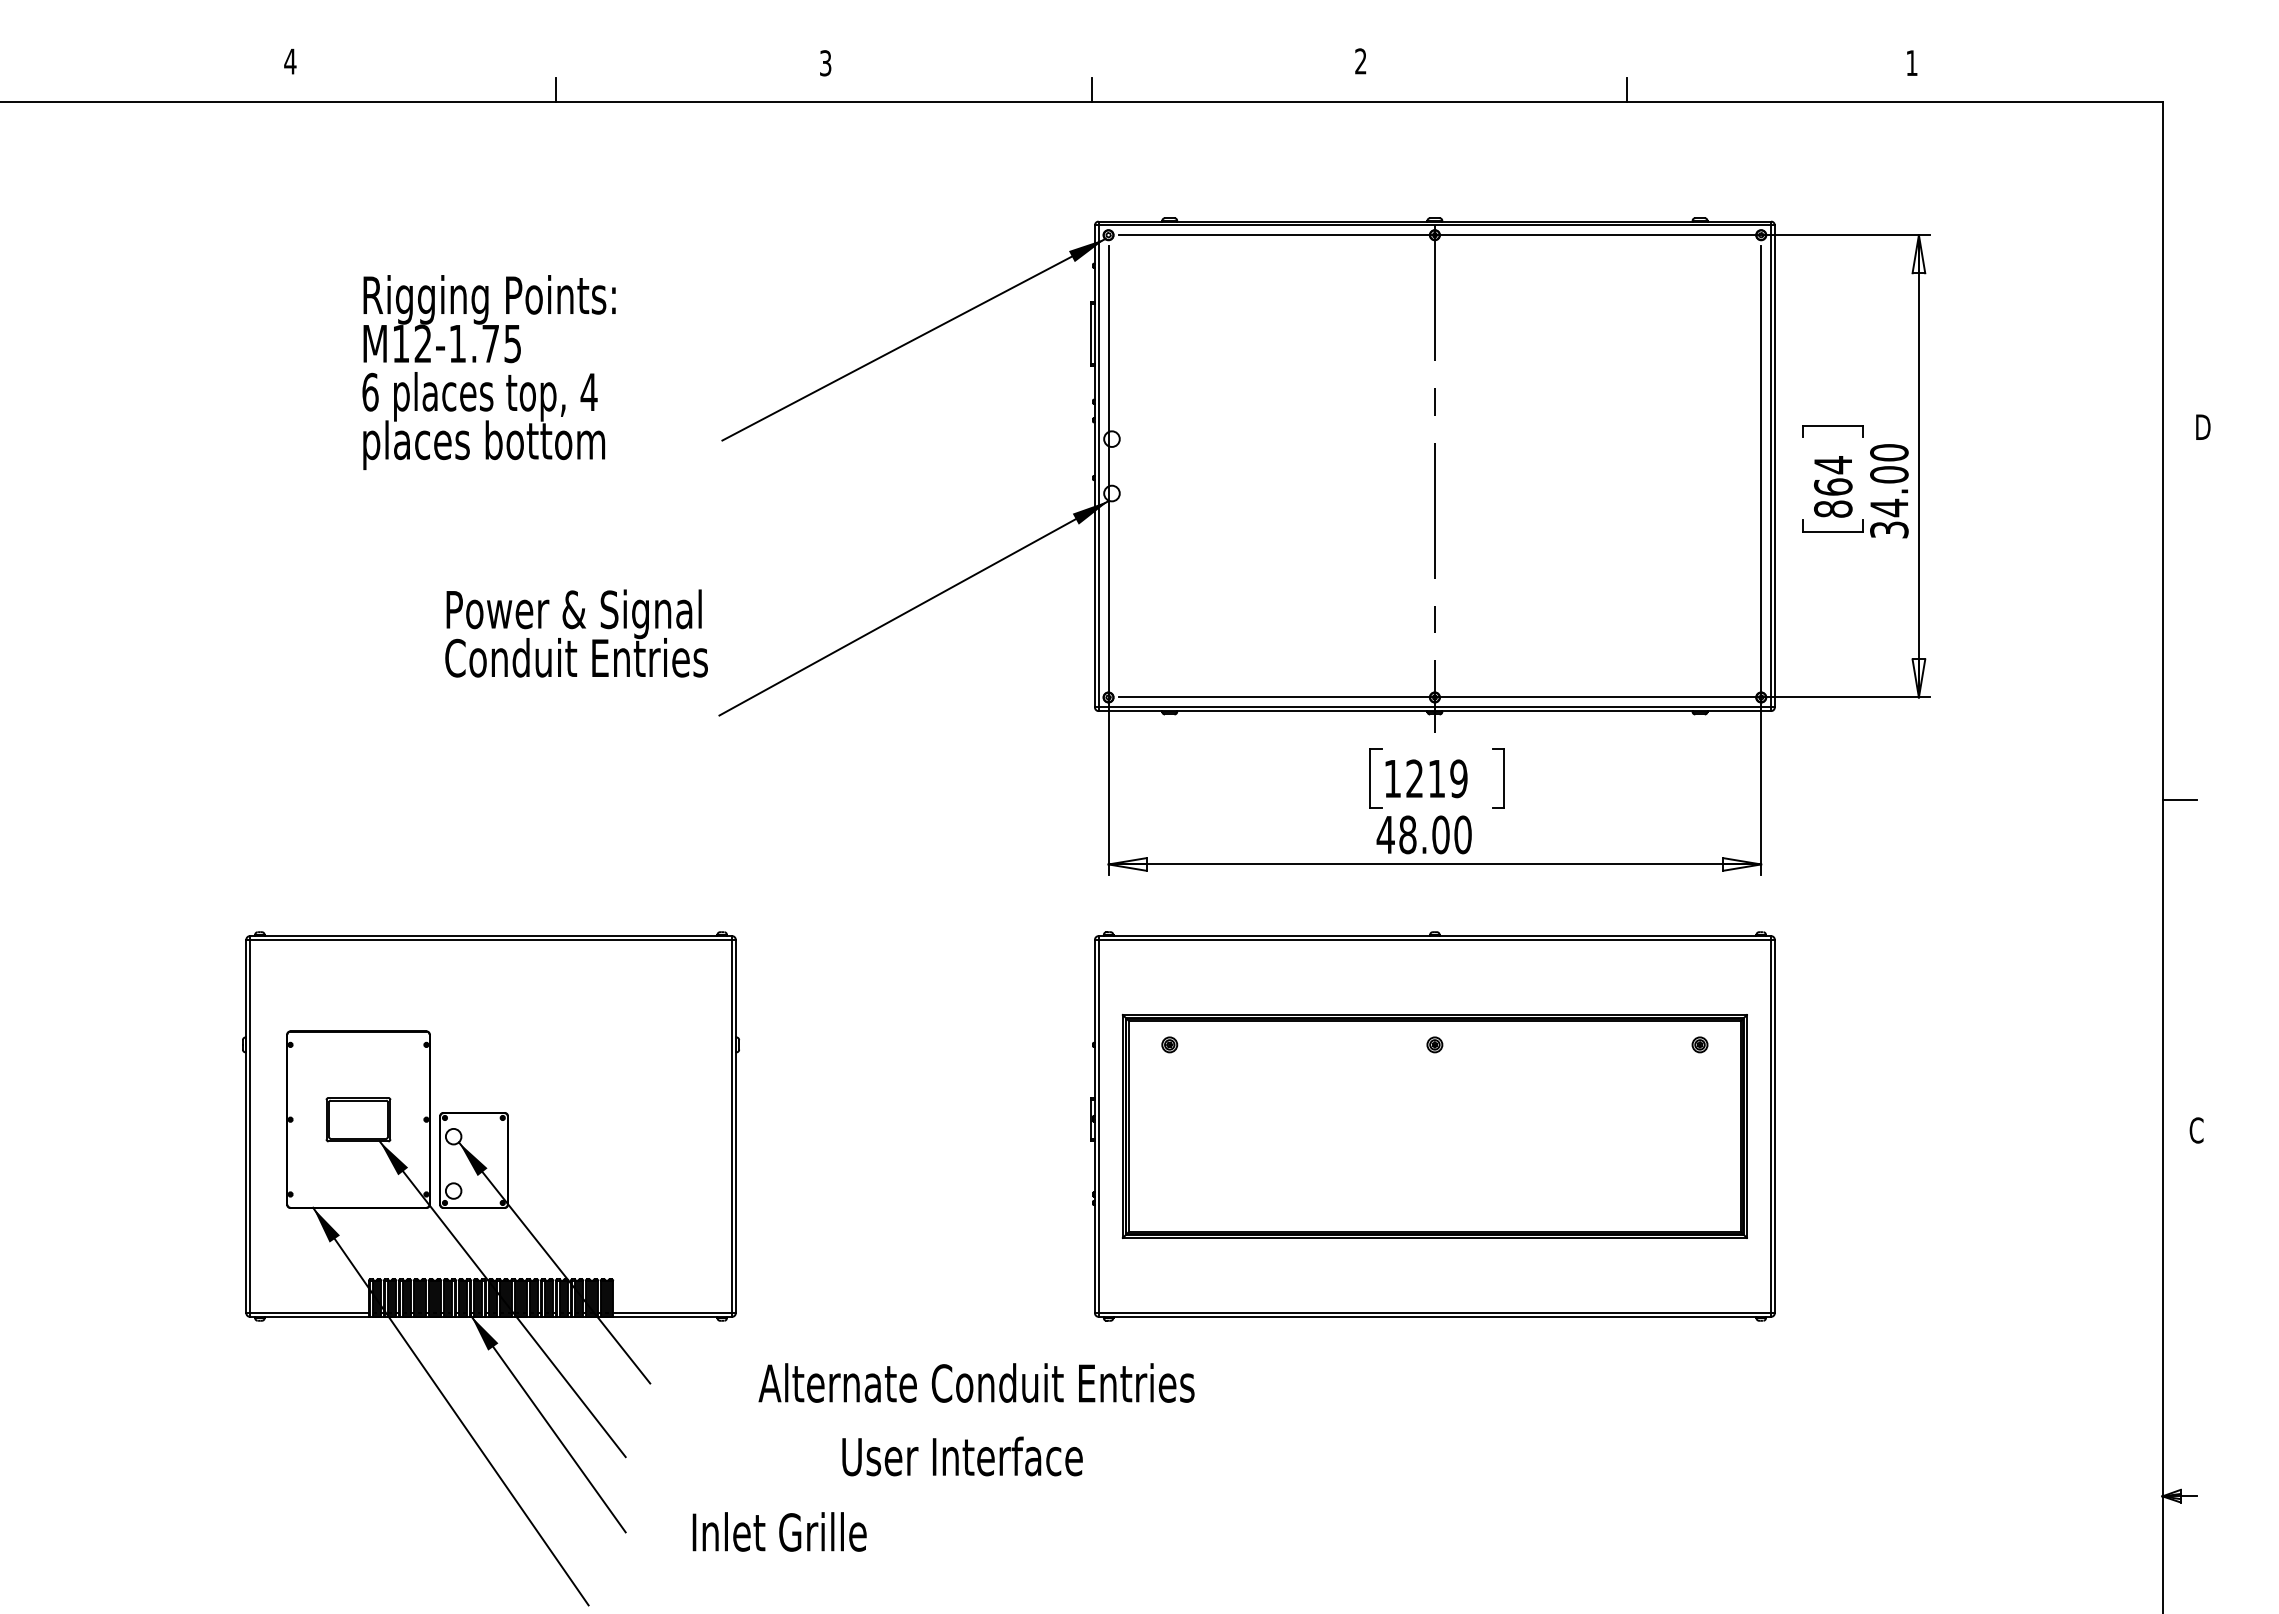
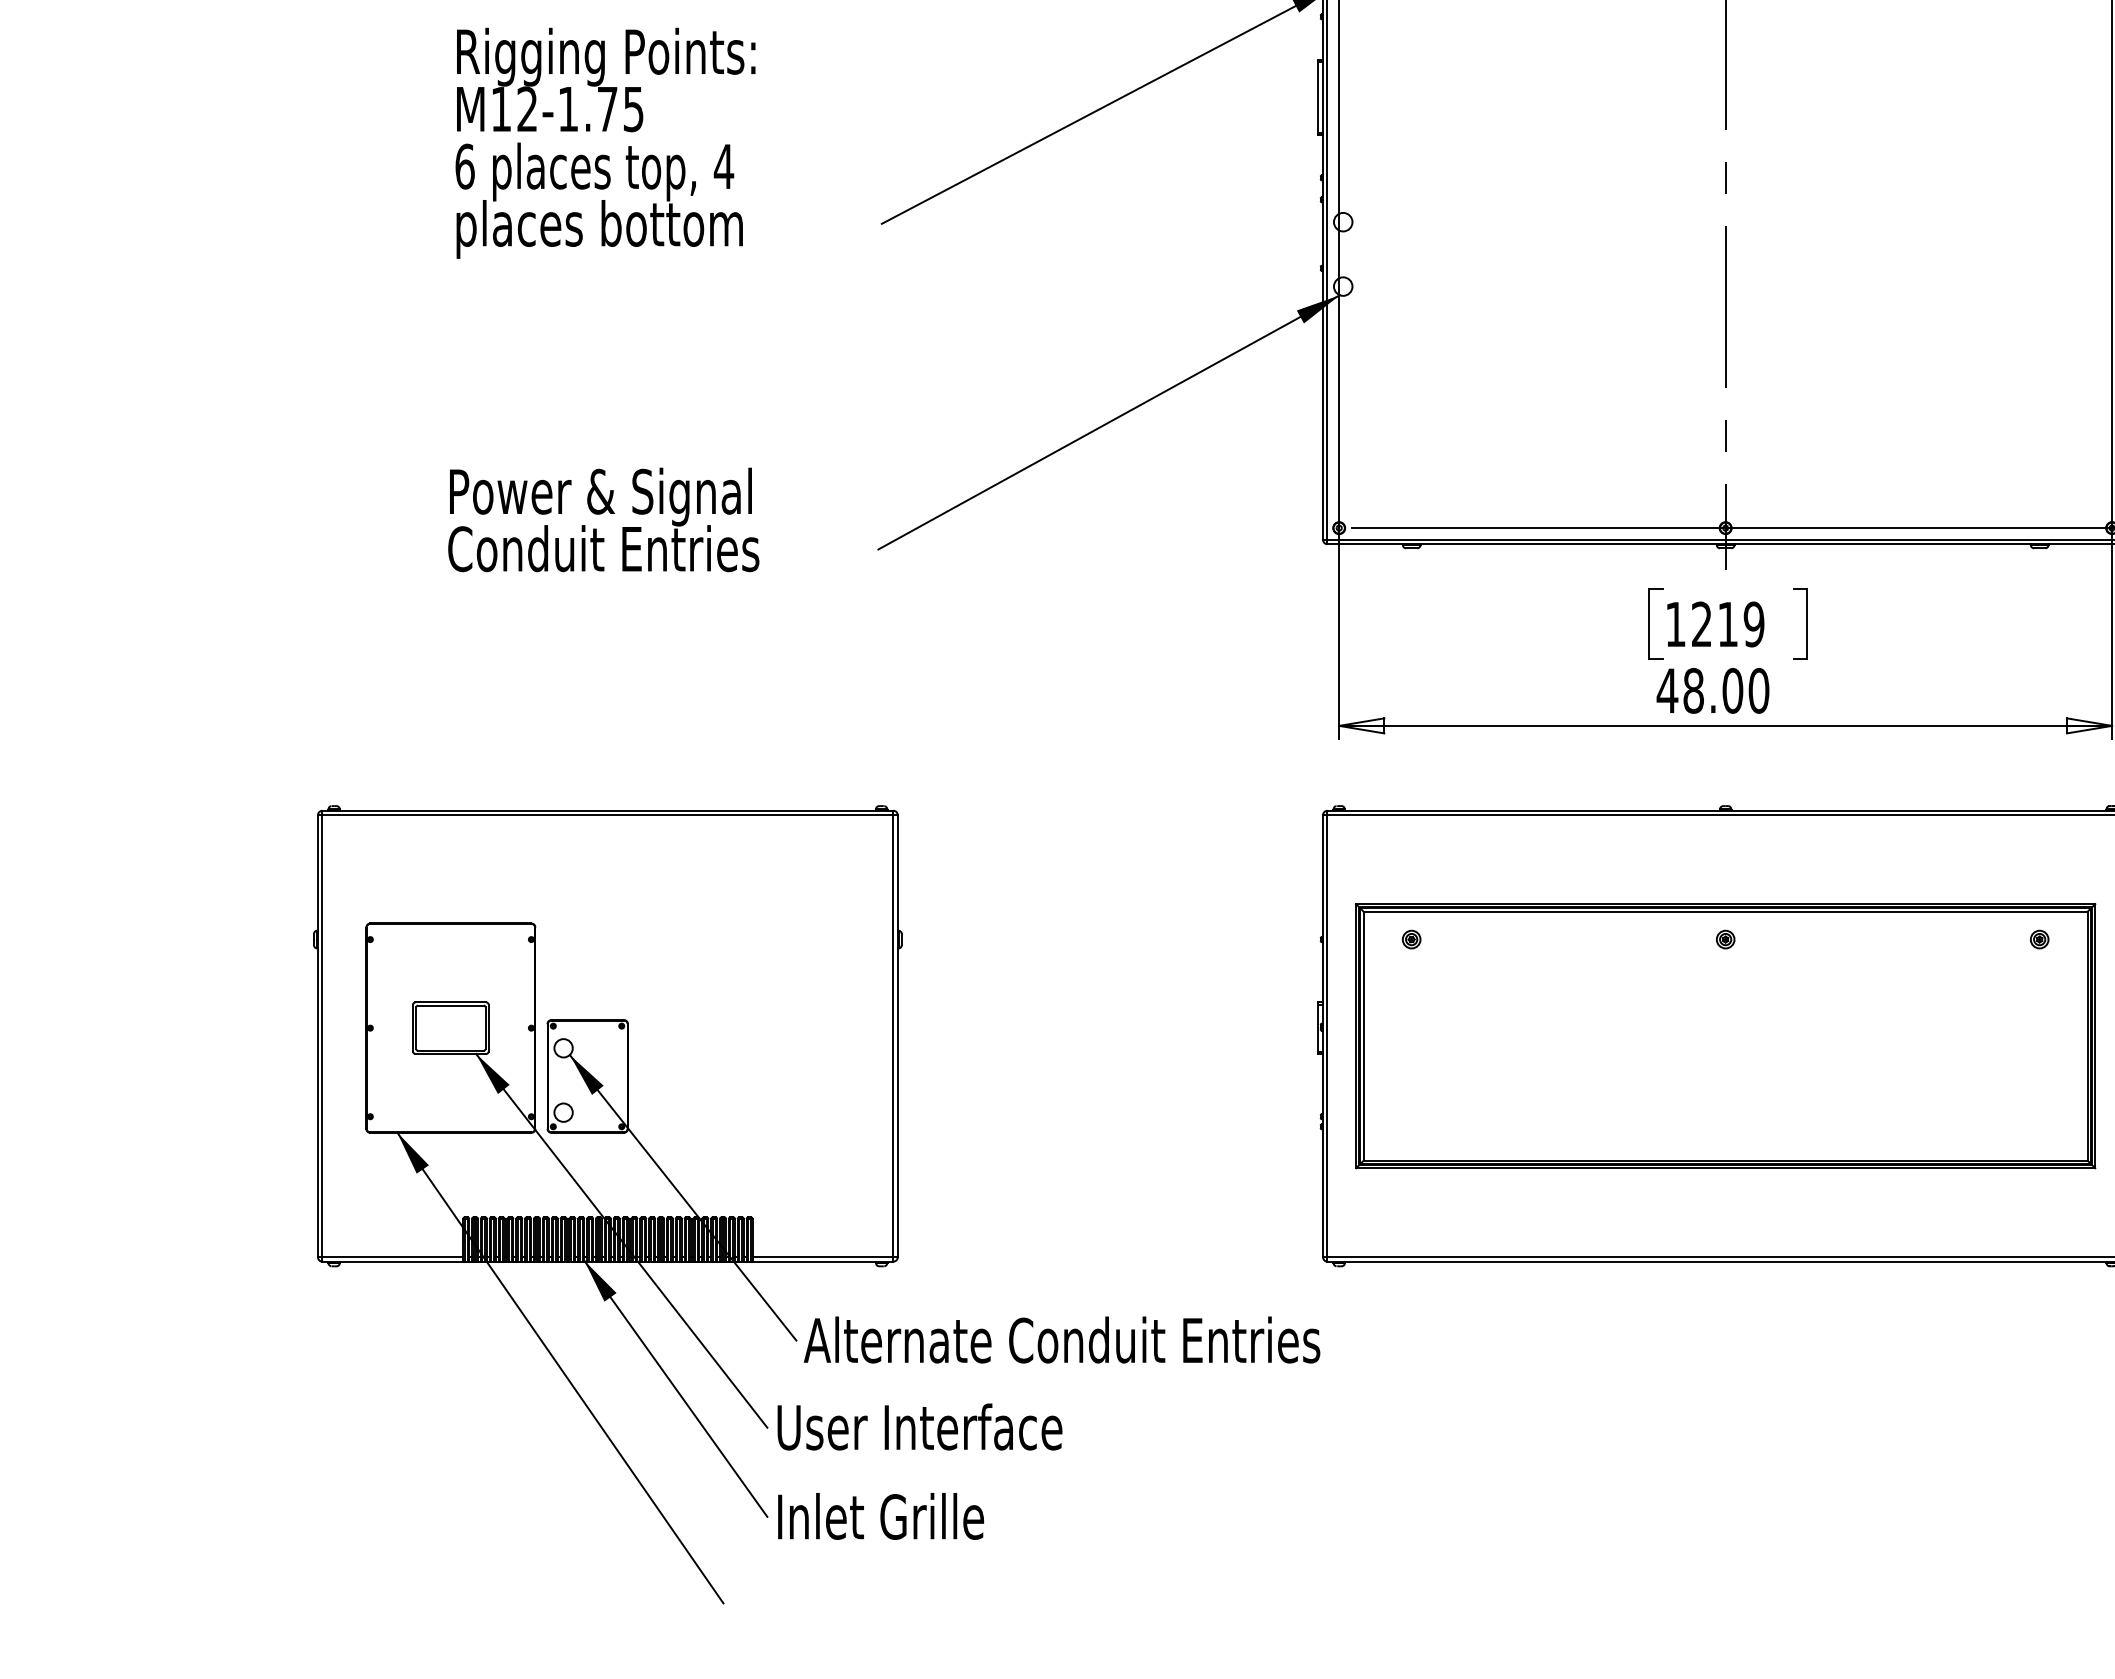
text: (576, 633) -> (603, 519), moved
text: (976, 1382) -> (1061, 1339), moved
text: (962, 1456) -> (919, 1427), moved
text: (779, 1531) -> (880, 1515), moved

